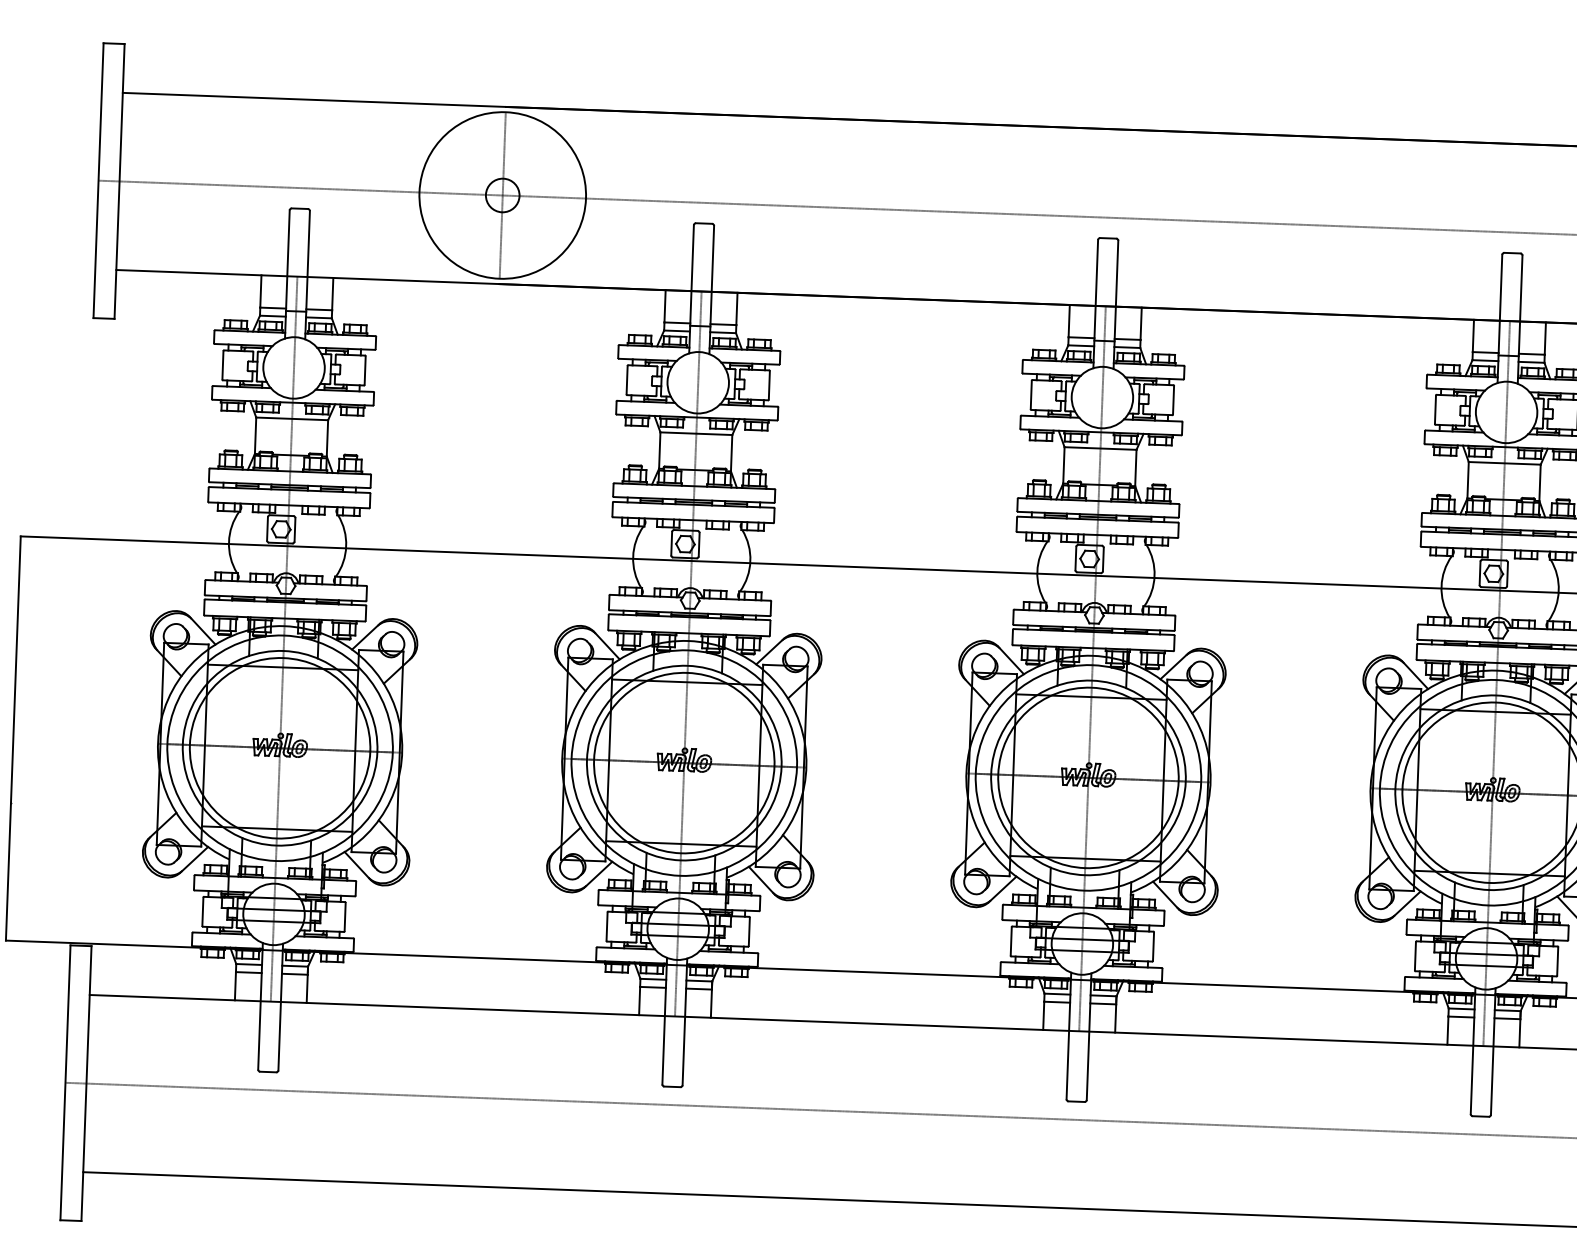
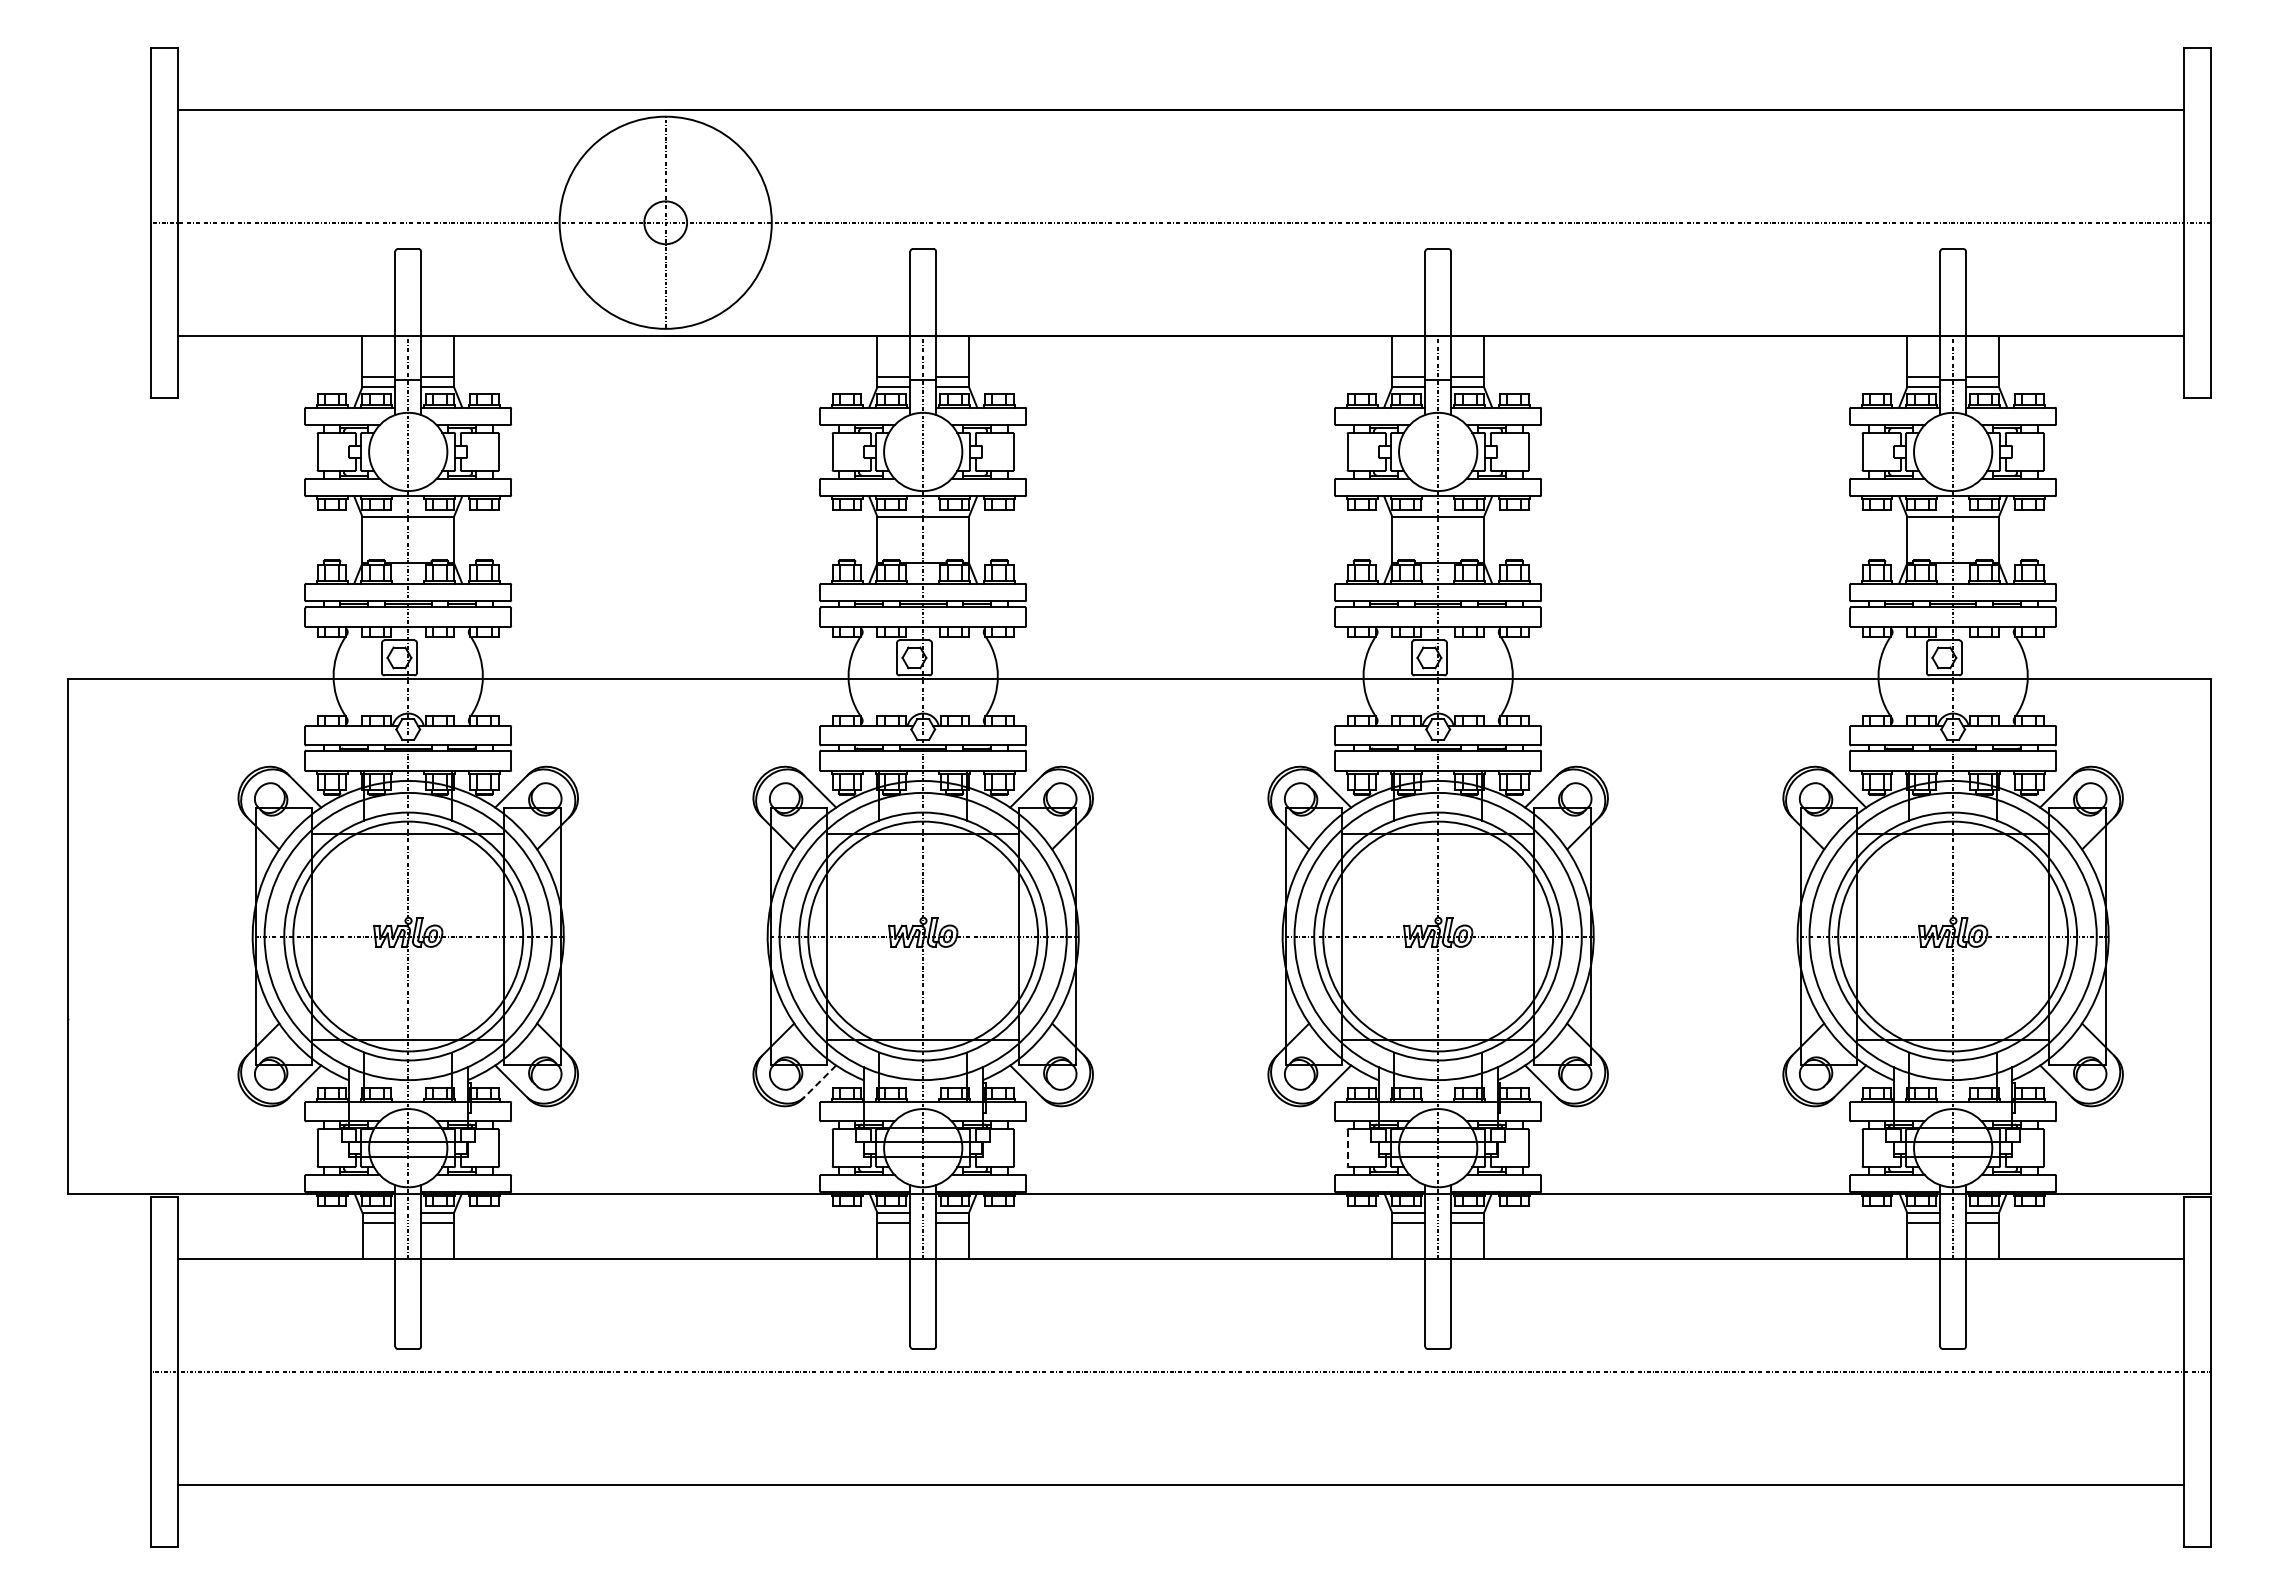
line: (597, 874) -> (818, 1082), solid -> dashed
line: (1011, 941) -> (1347, 1148), solid -> dashed

